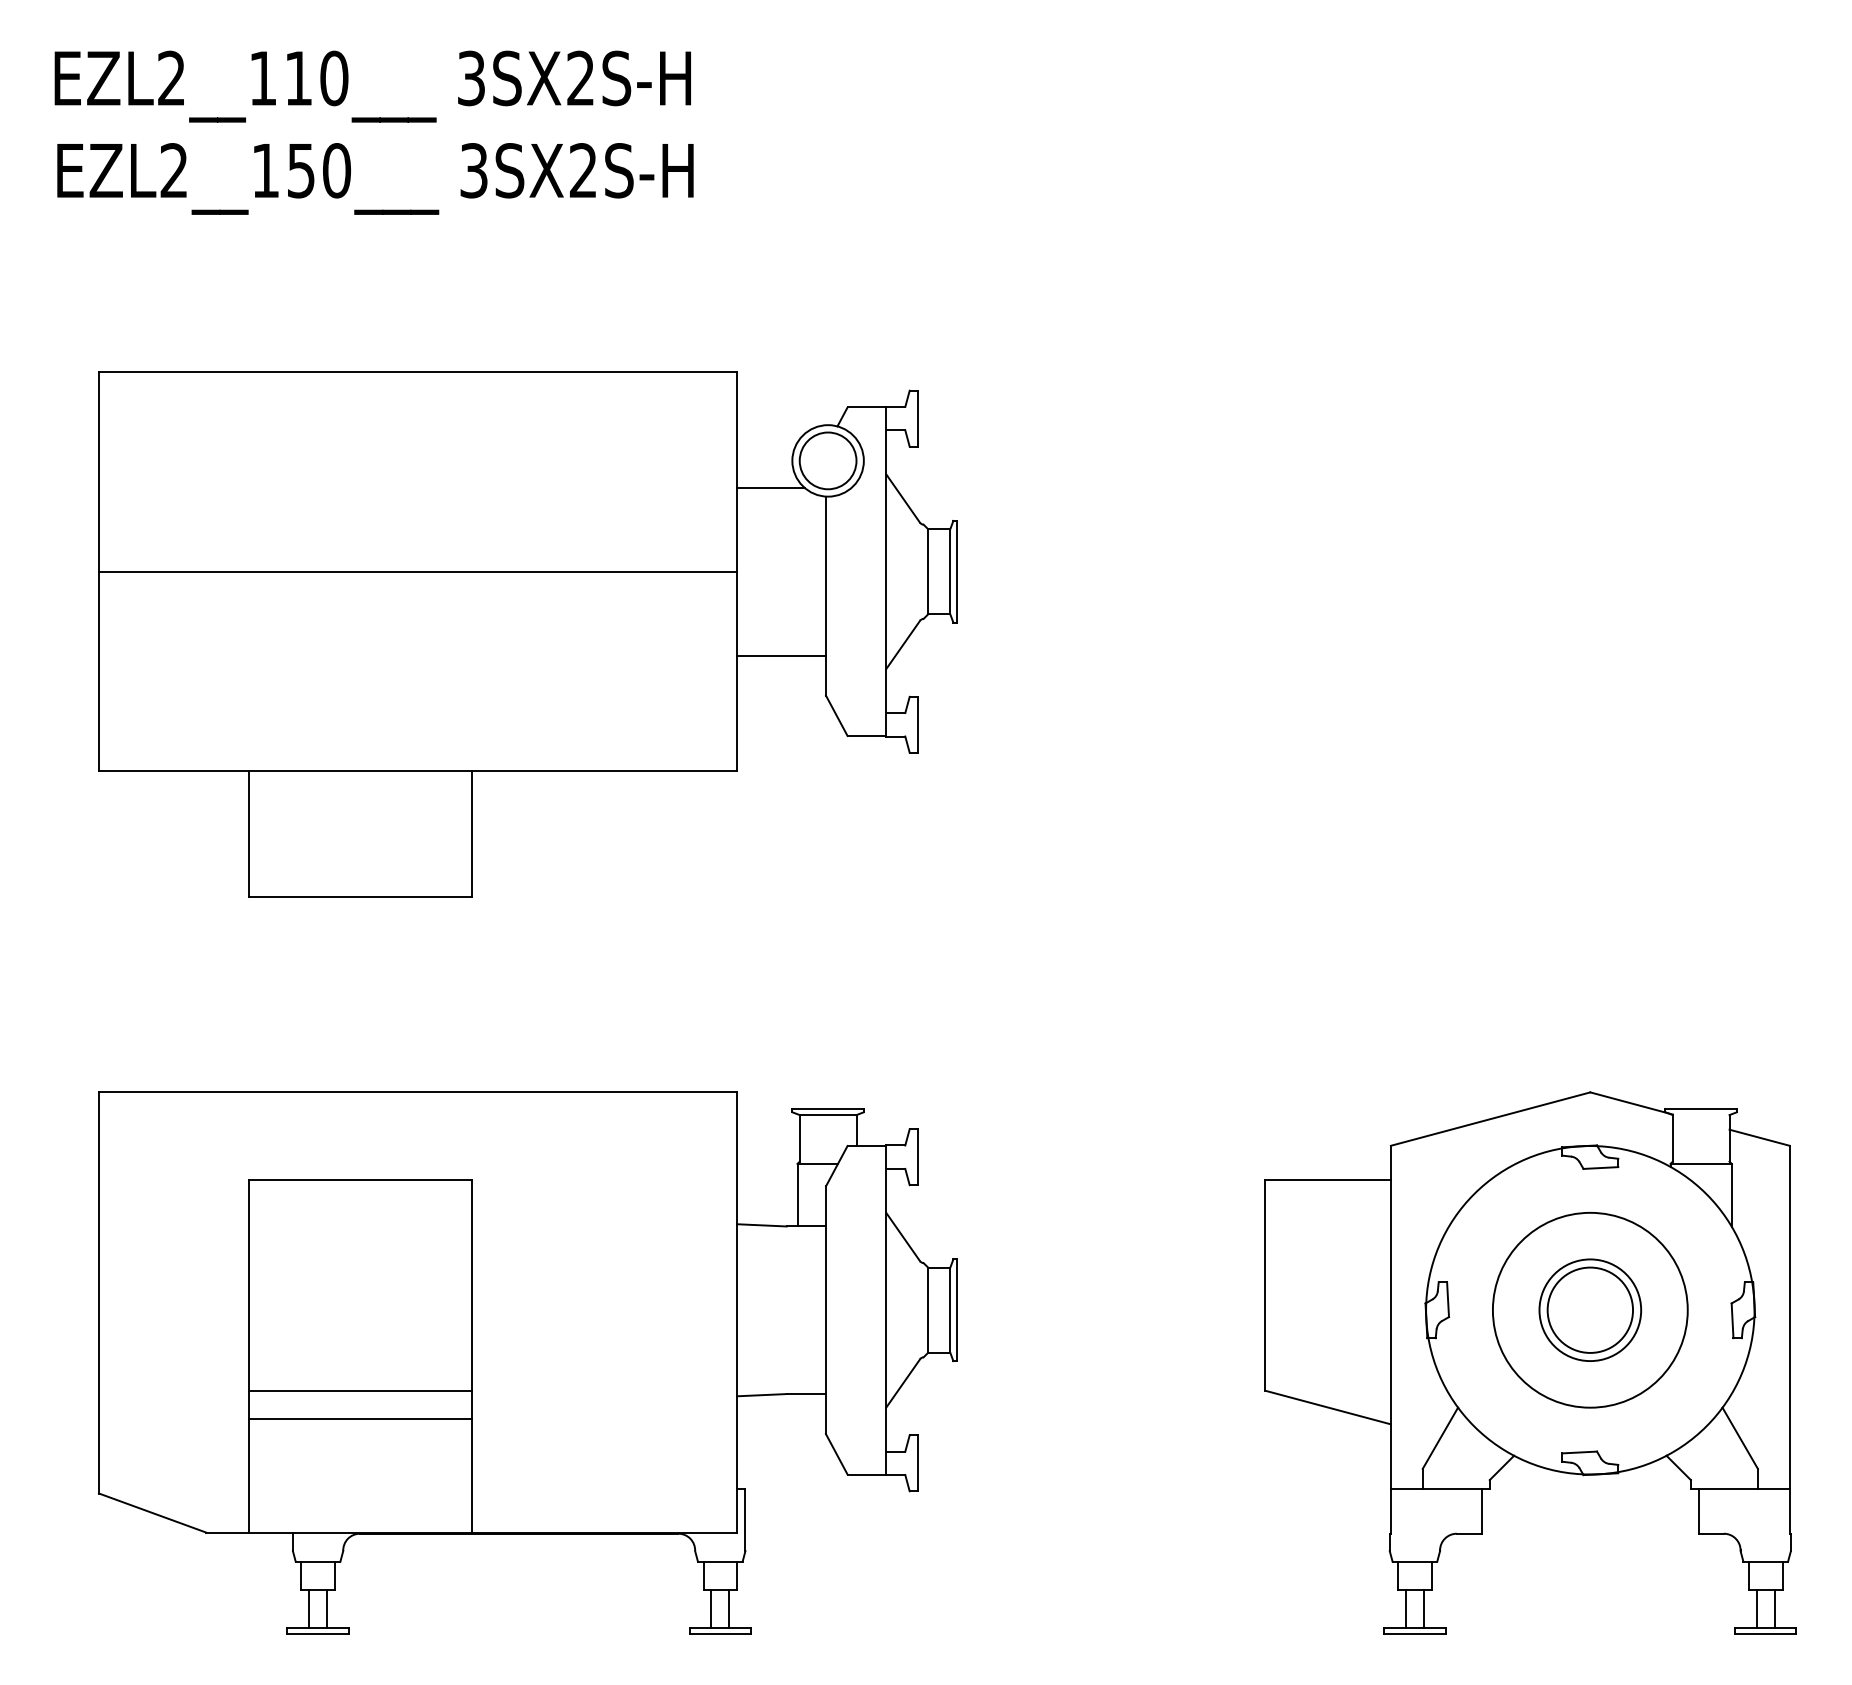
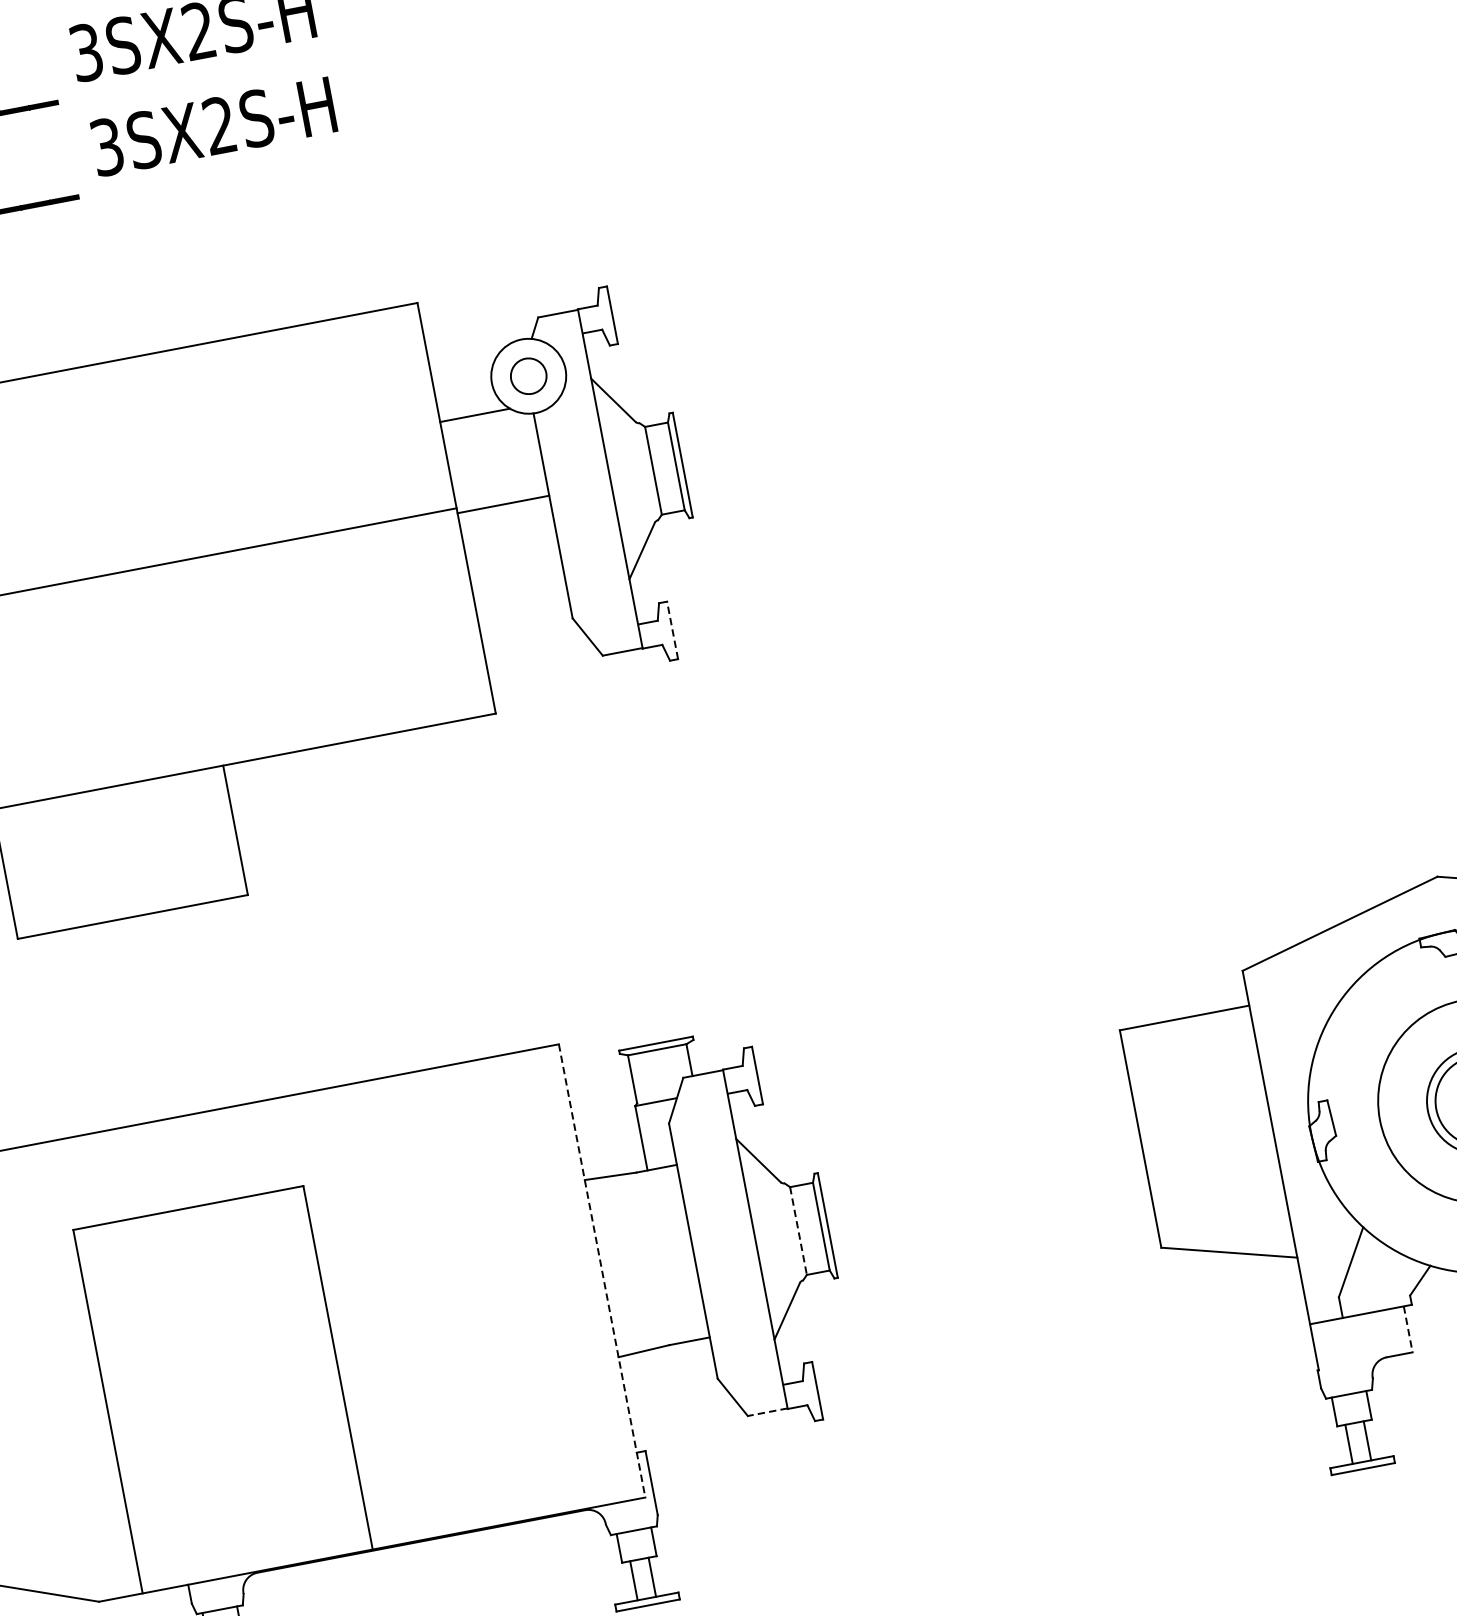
circle: (827, 460) -> (528, 375), size x0.6
line: (781, 655) -> (503, 504), moved
line: (917, 724) -> (672, 630), solid -> dashed
line: (928, 1310) -> (798, 1231), solid -> dashed
line: (736, 1313) -> (601, 1272), solid -> dashed
line: (360, 1390) -> (229, 1425), removed
line: (360, 1418) -> (235, 1454), removed
line: (866, 1474) -> (767, 1412), solid -> dashed
line: (1481, 1511) -> (1407, 1329), solid -> dashed

